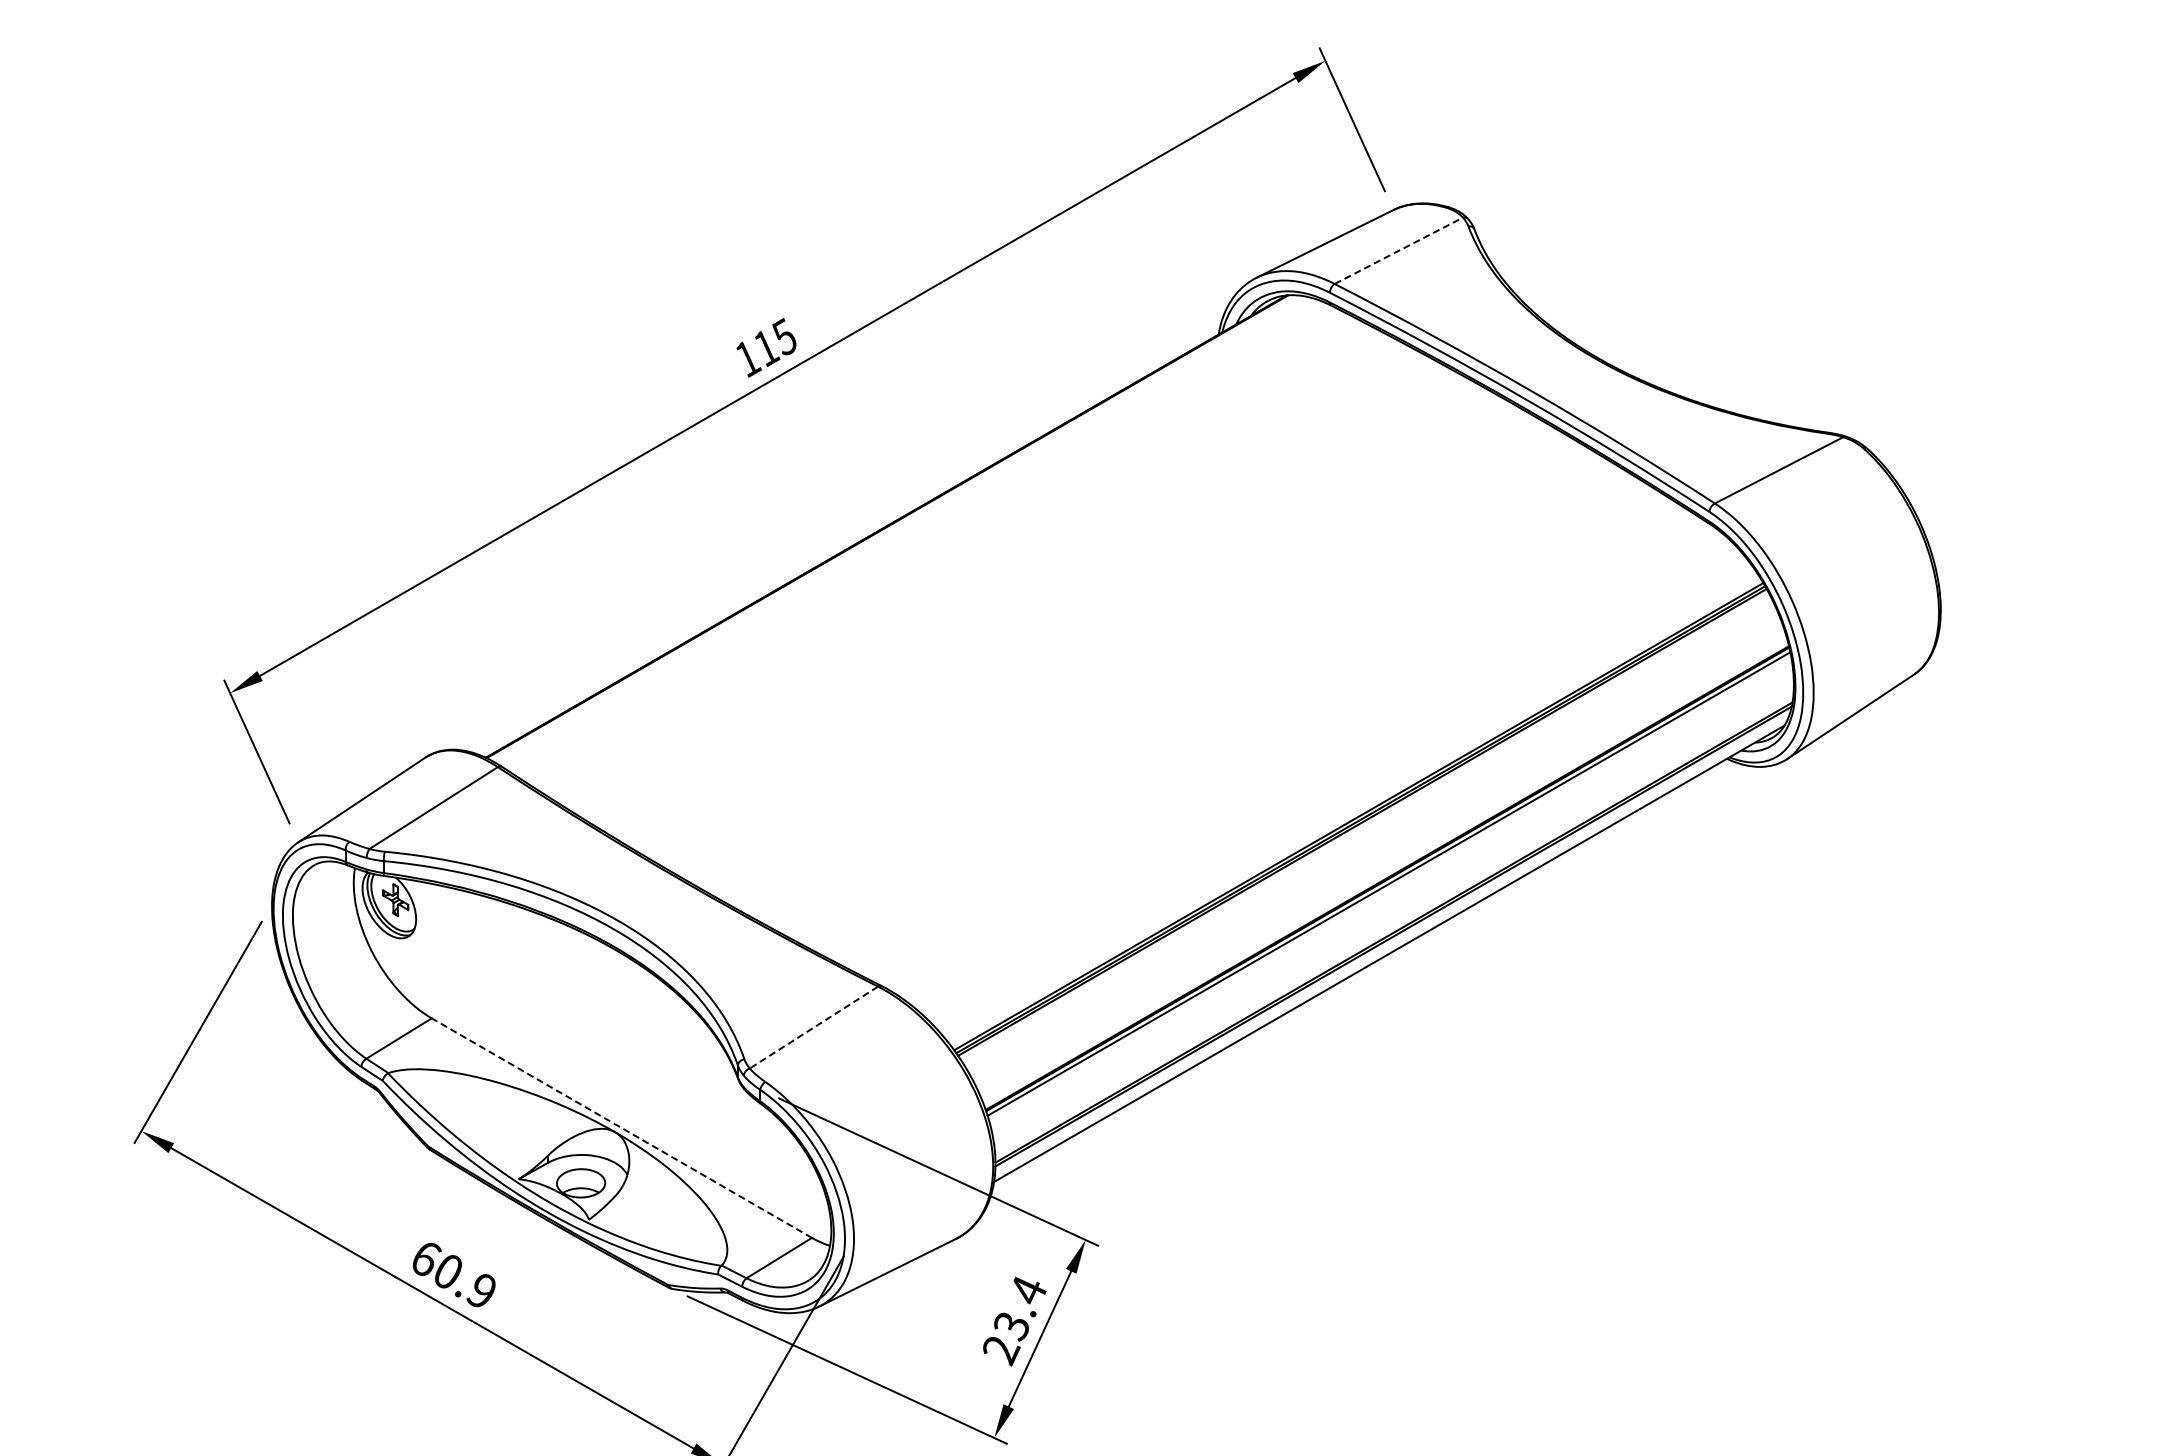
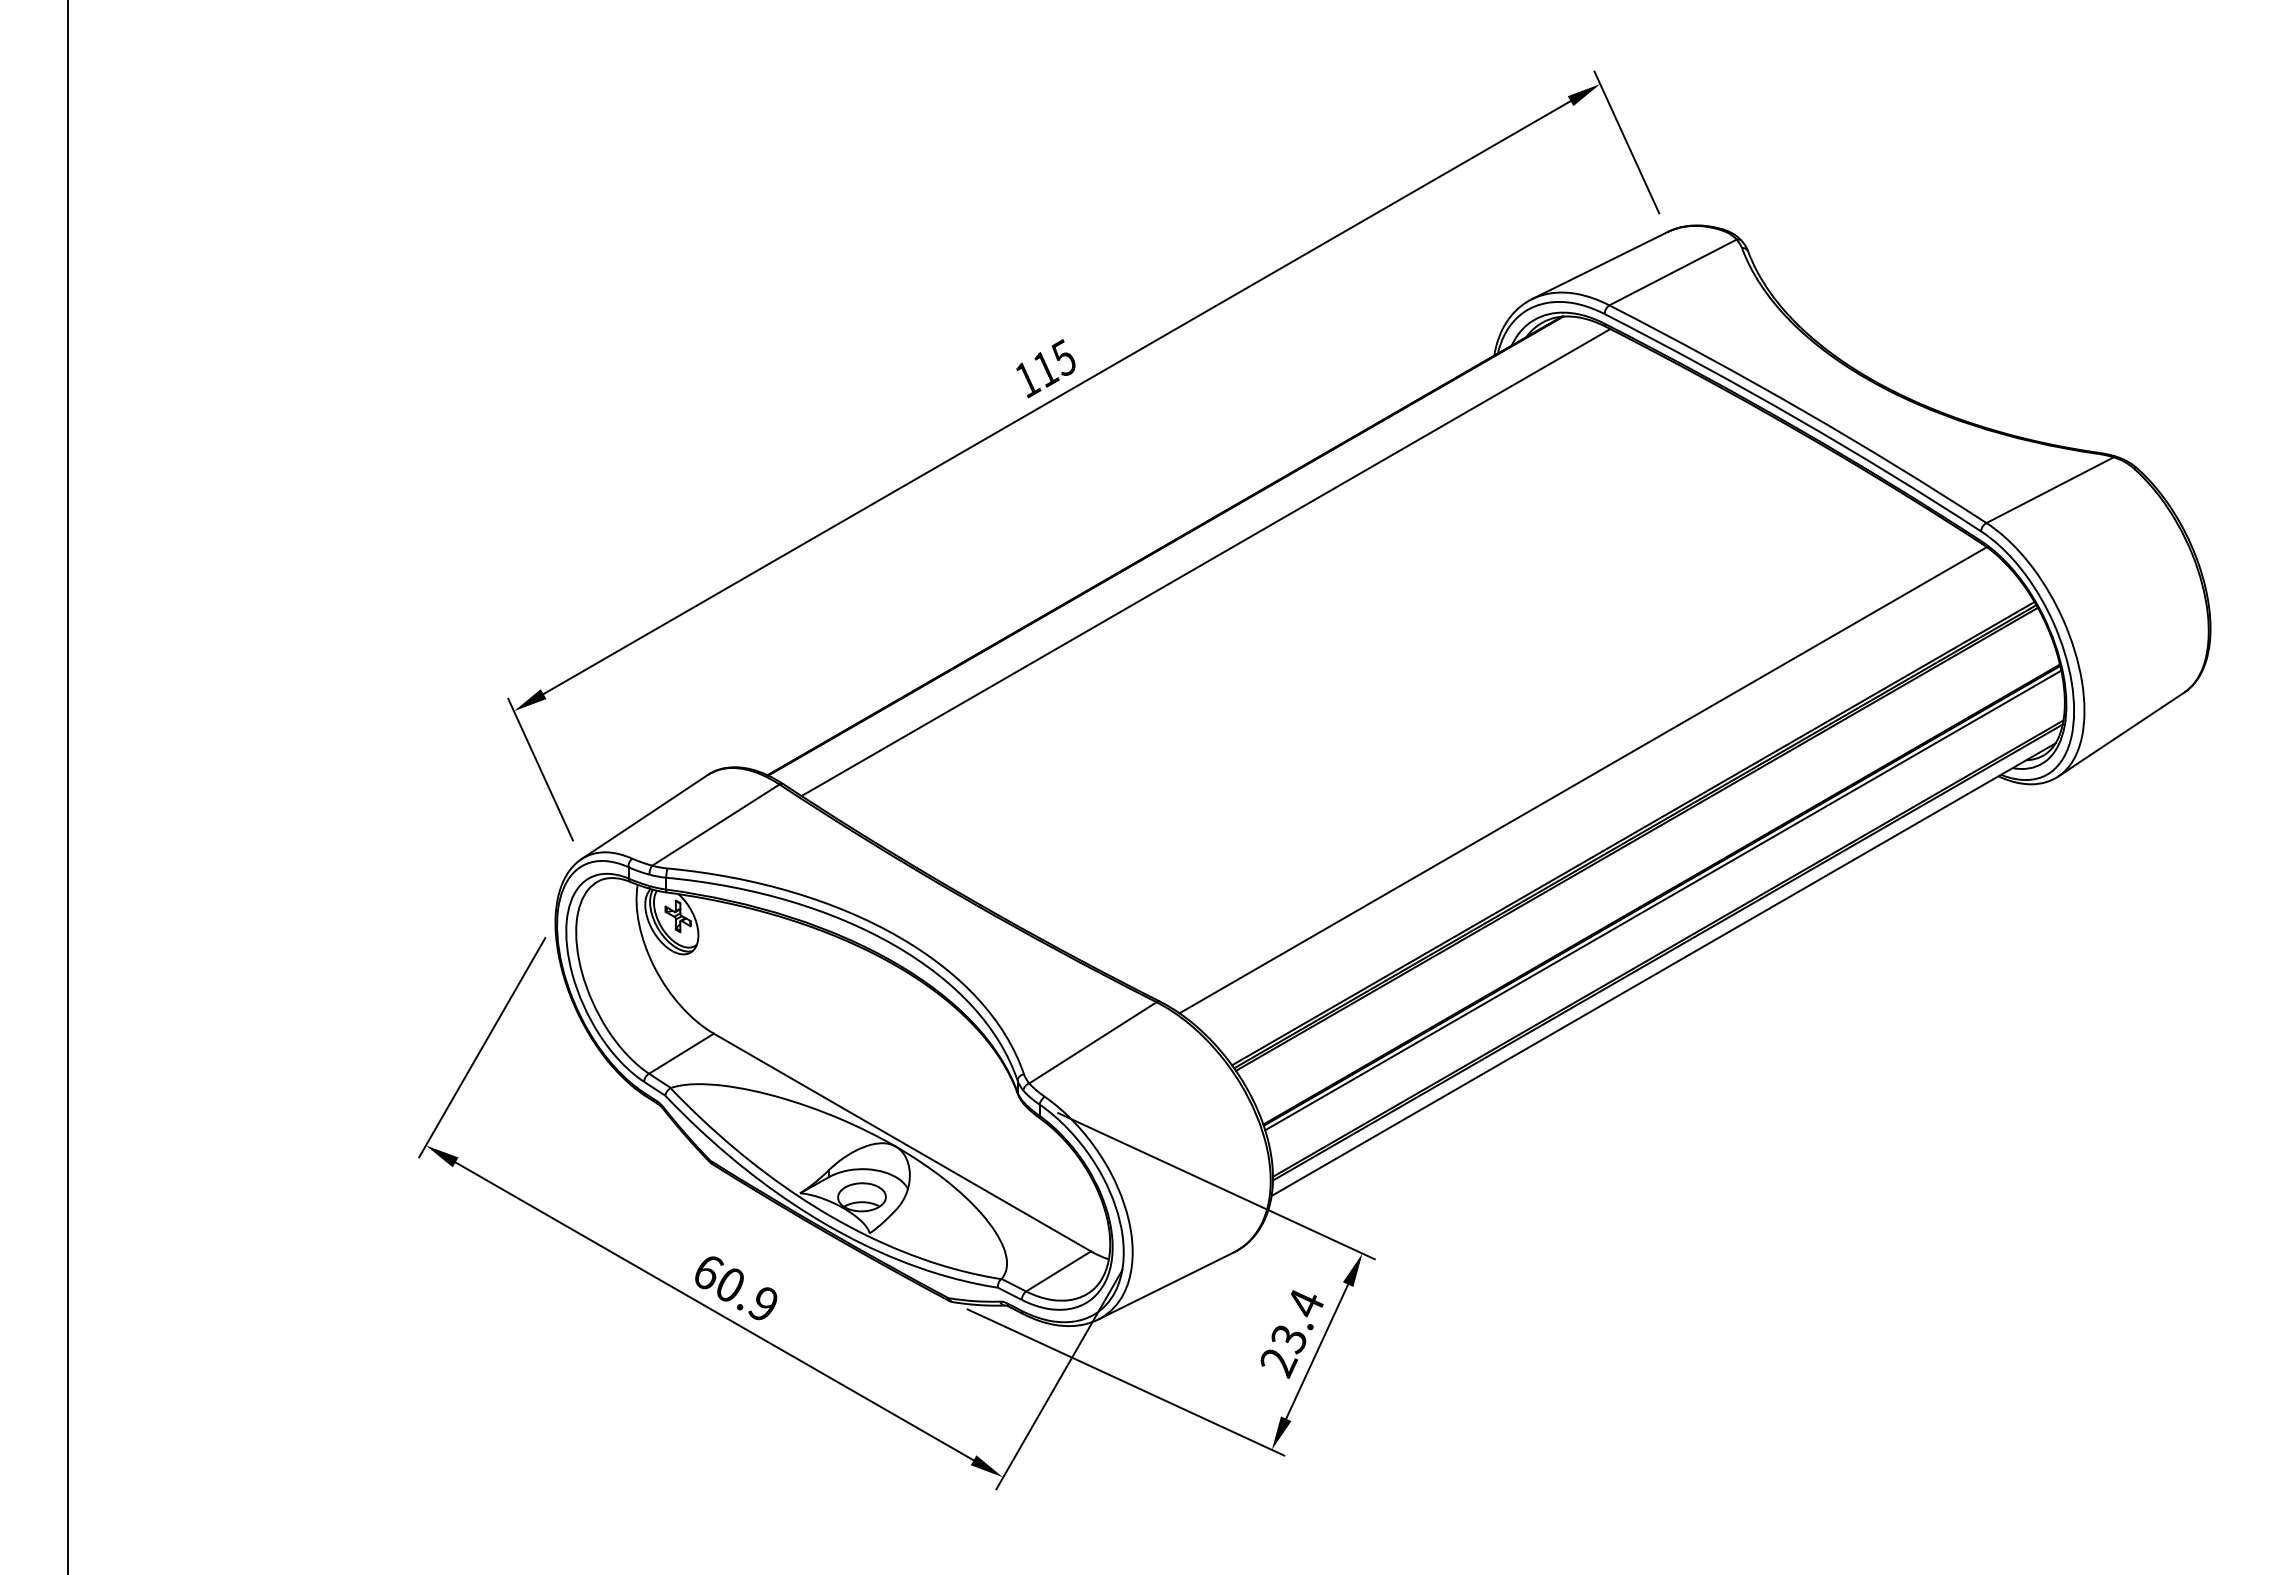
line: (1399, 250) -> (1673, 272), dashed -> solid
line: (927, 543) -> (1205, 562), added
line: (1307, 763) -> (1582, 780), added
line: (813, 1028) -> (1092, 1043), dashed -> solid
line: (621, 1128) -> (902, 1142), dashed -> solid

